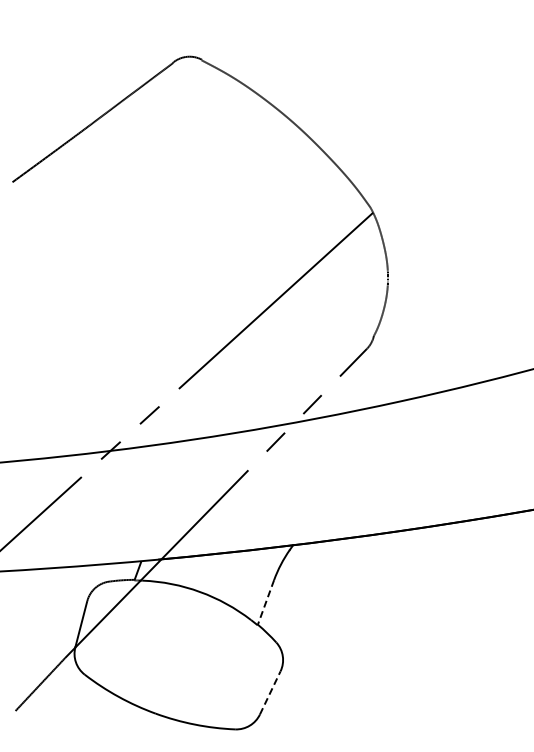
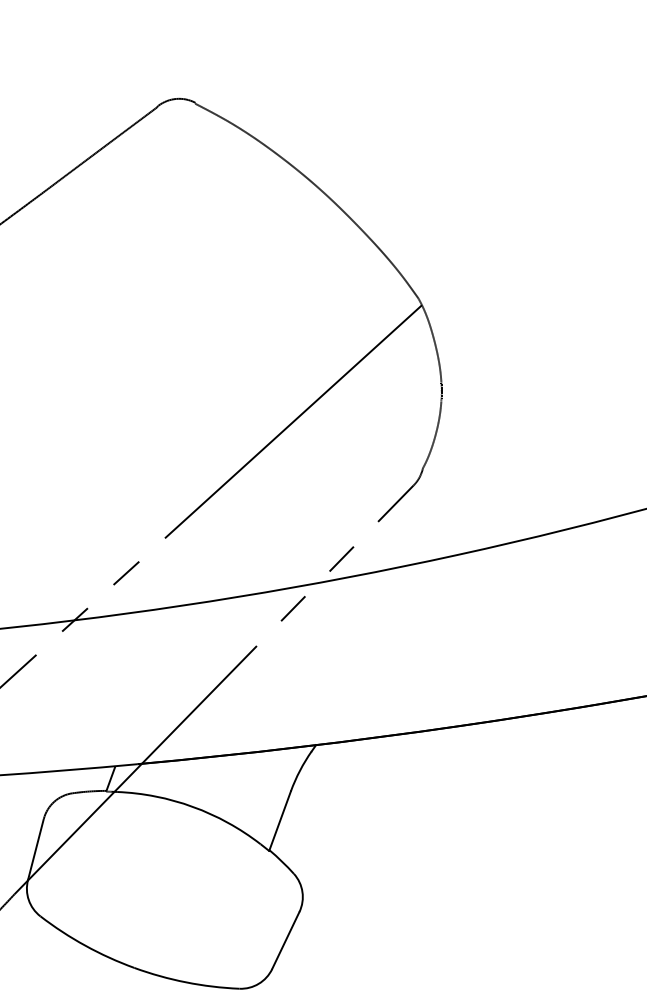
line: (265, 602) -> (279, 820), dashed -> solid
line: (270, 692) -> (286, 939), dashed -> solid

